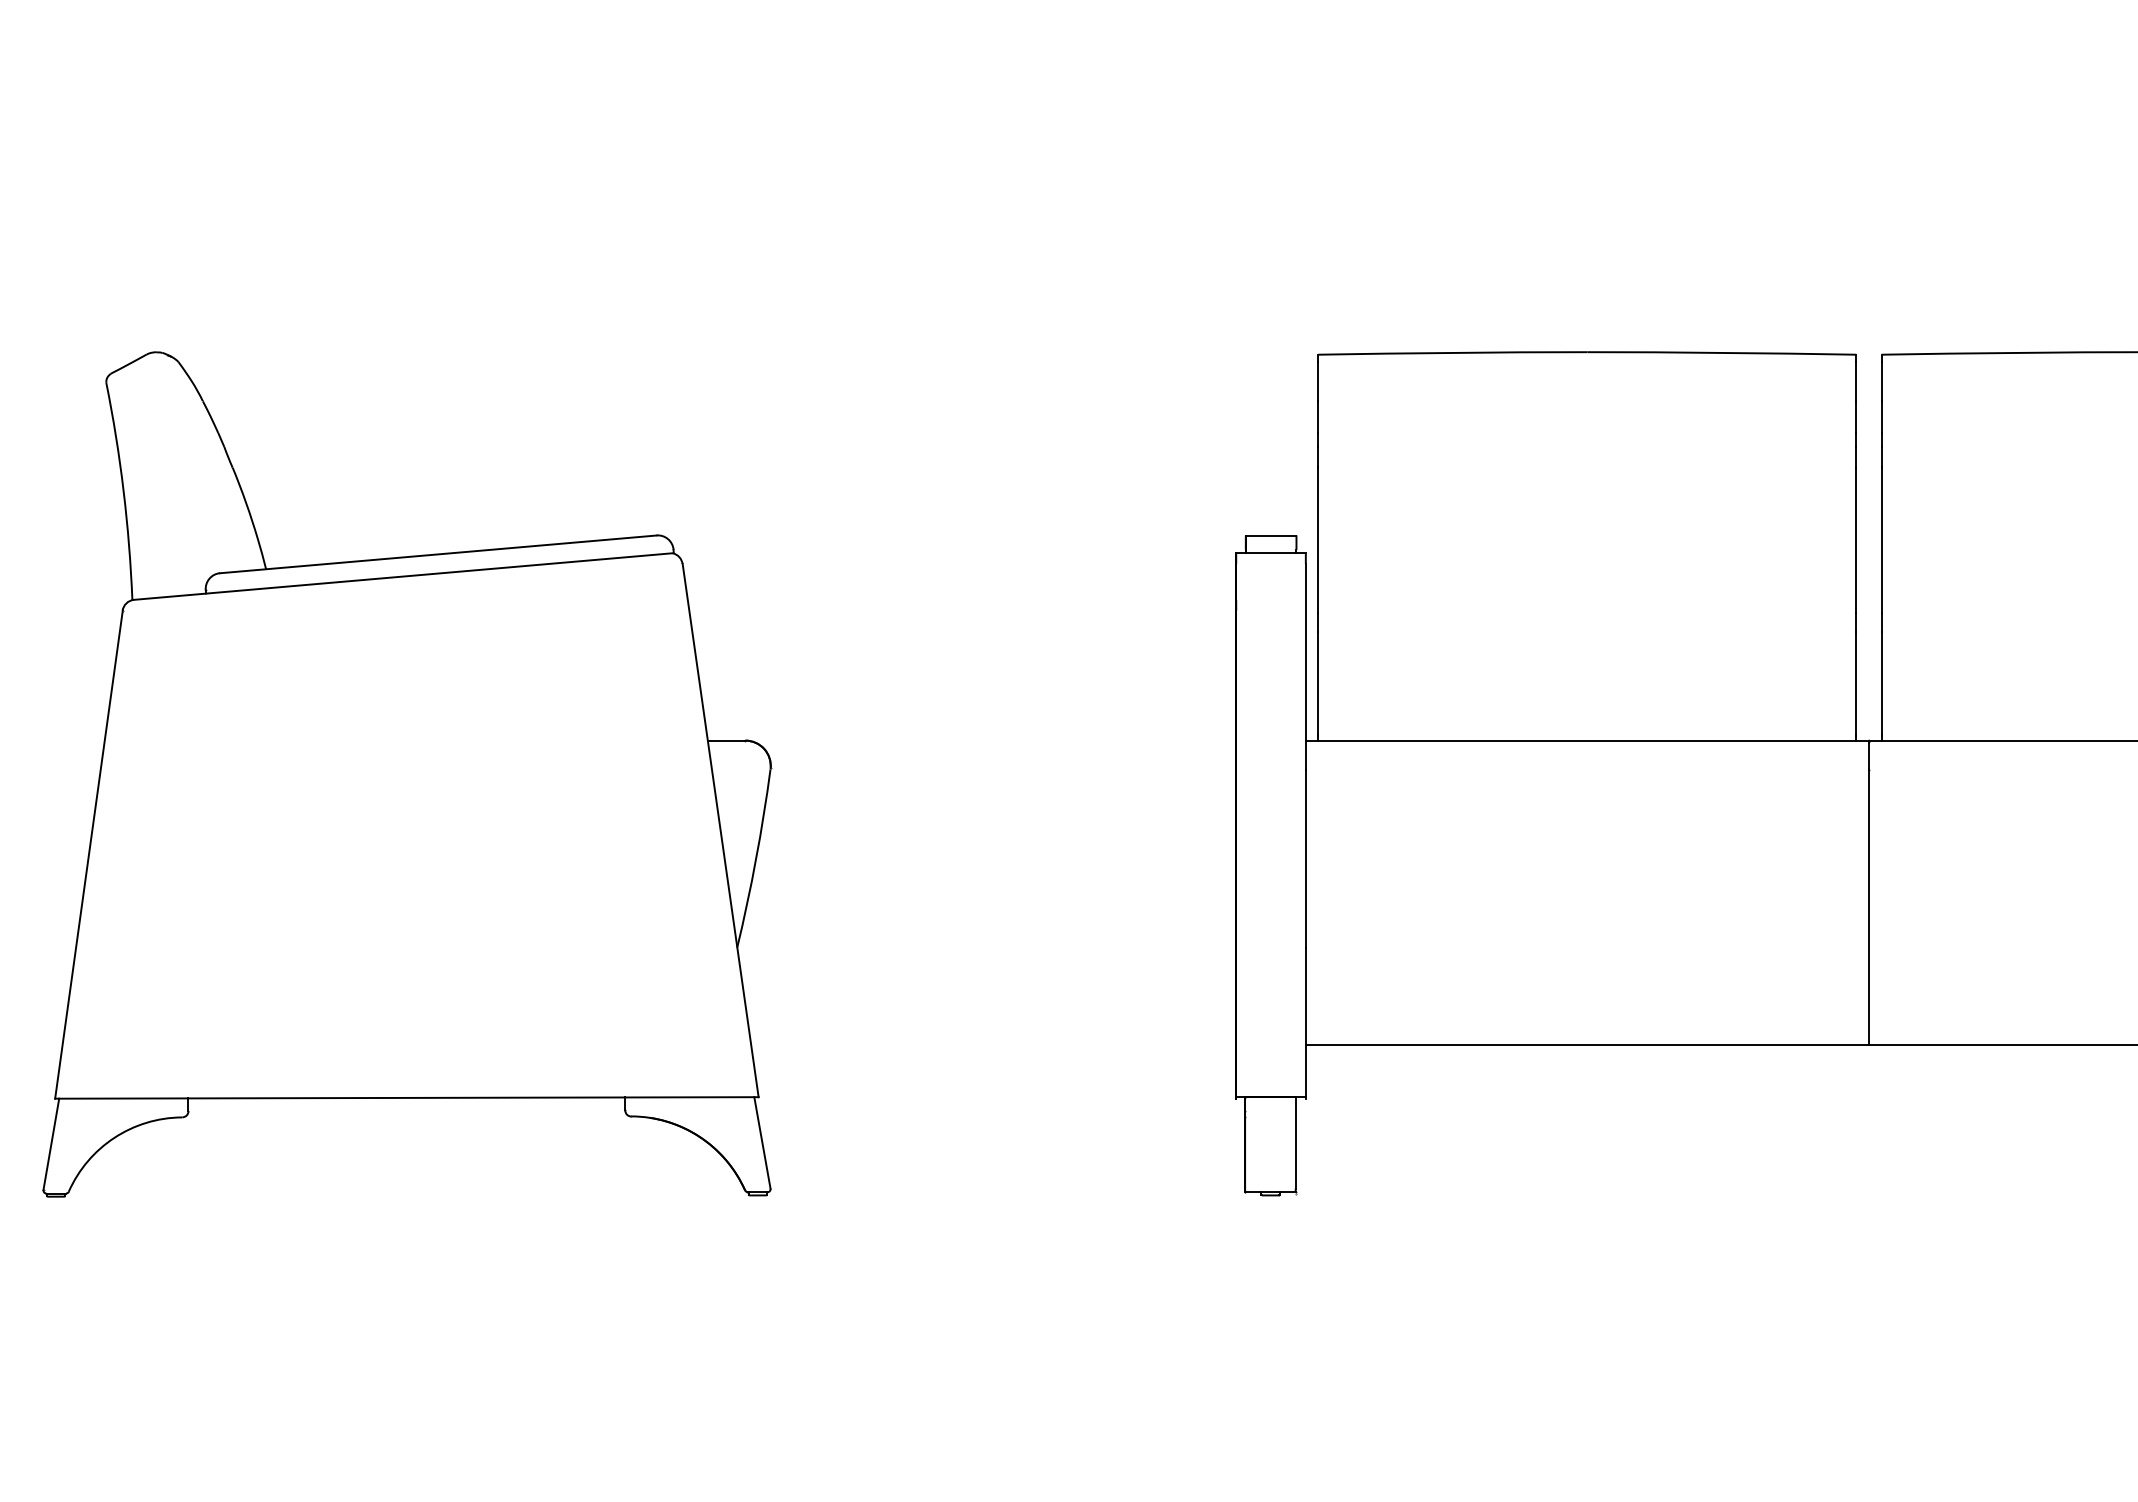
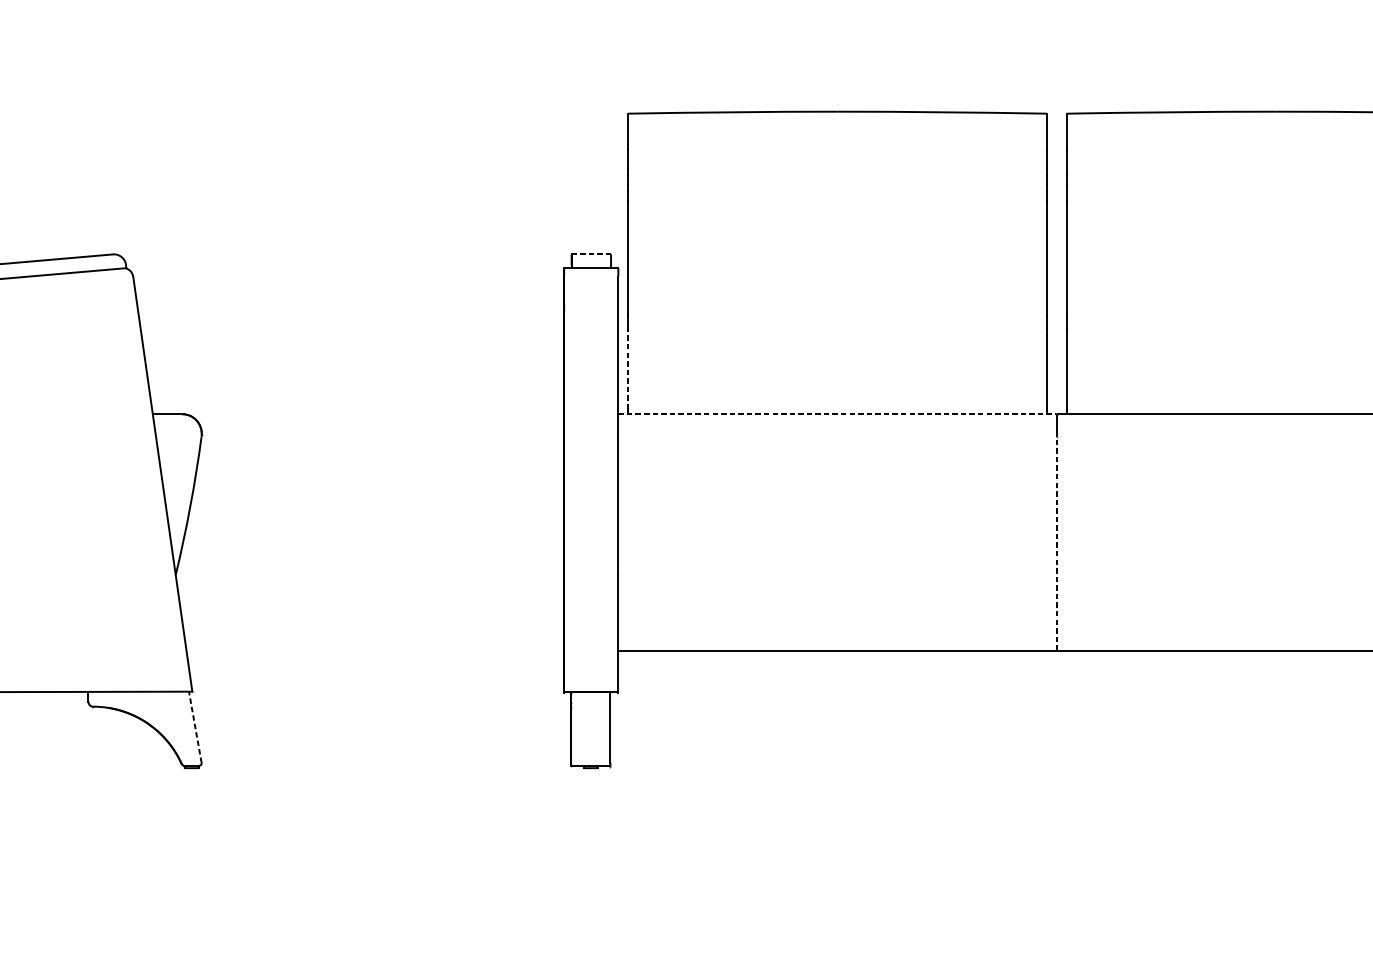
line: (1271, 535) -> (591, 254), solid -> dashed
line: (1318, 682) -> (628, 368), solid -> dashed
line: (1587, 740) -> (837, 414), solid -> dashed
line: (1869, 906) -> (1057, 543), solid -> dashed
line: (762, 1142) -> (195, 726), solid -> dashed

